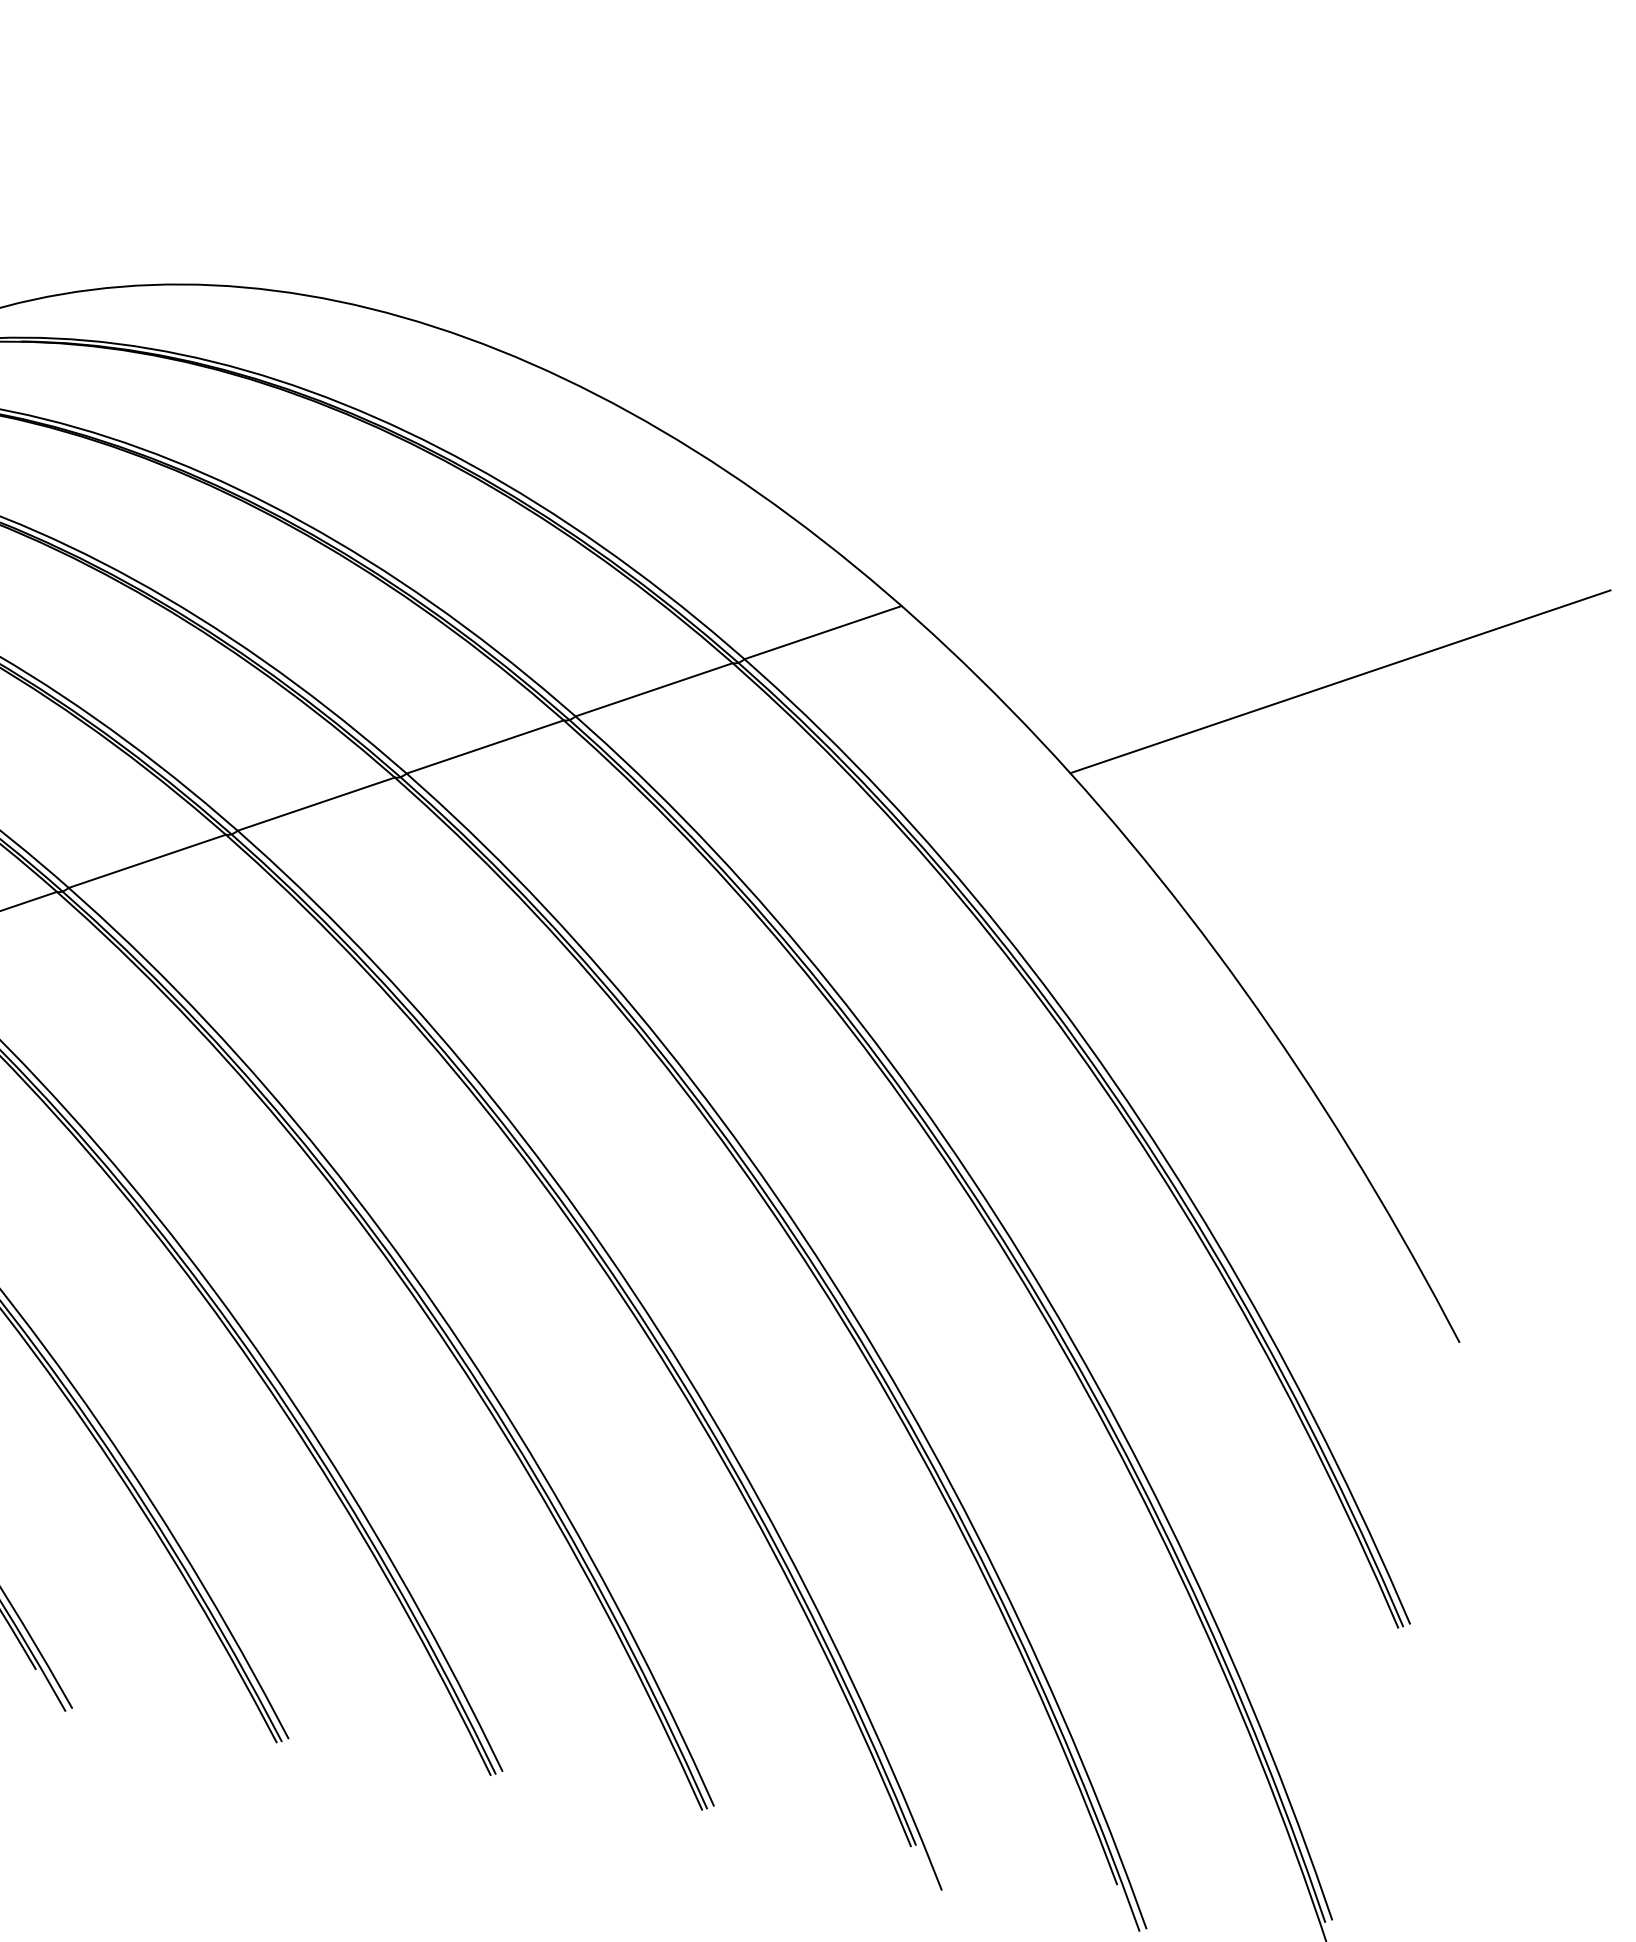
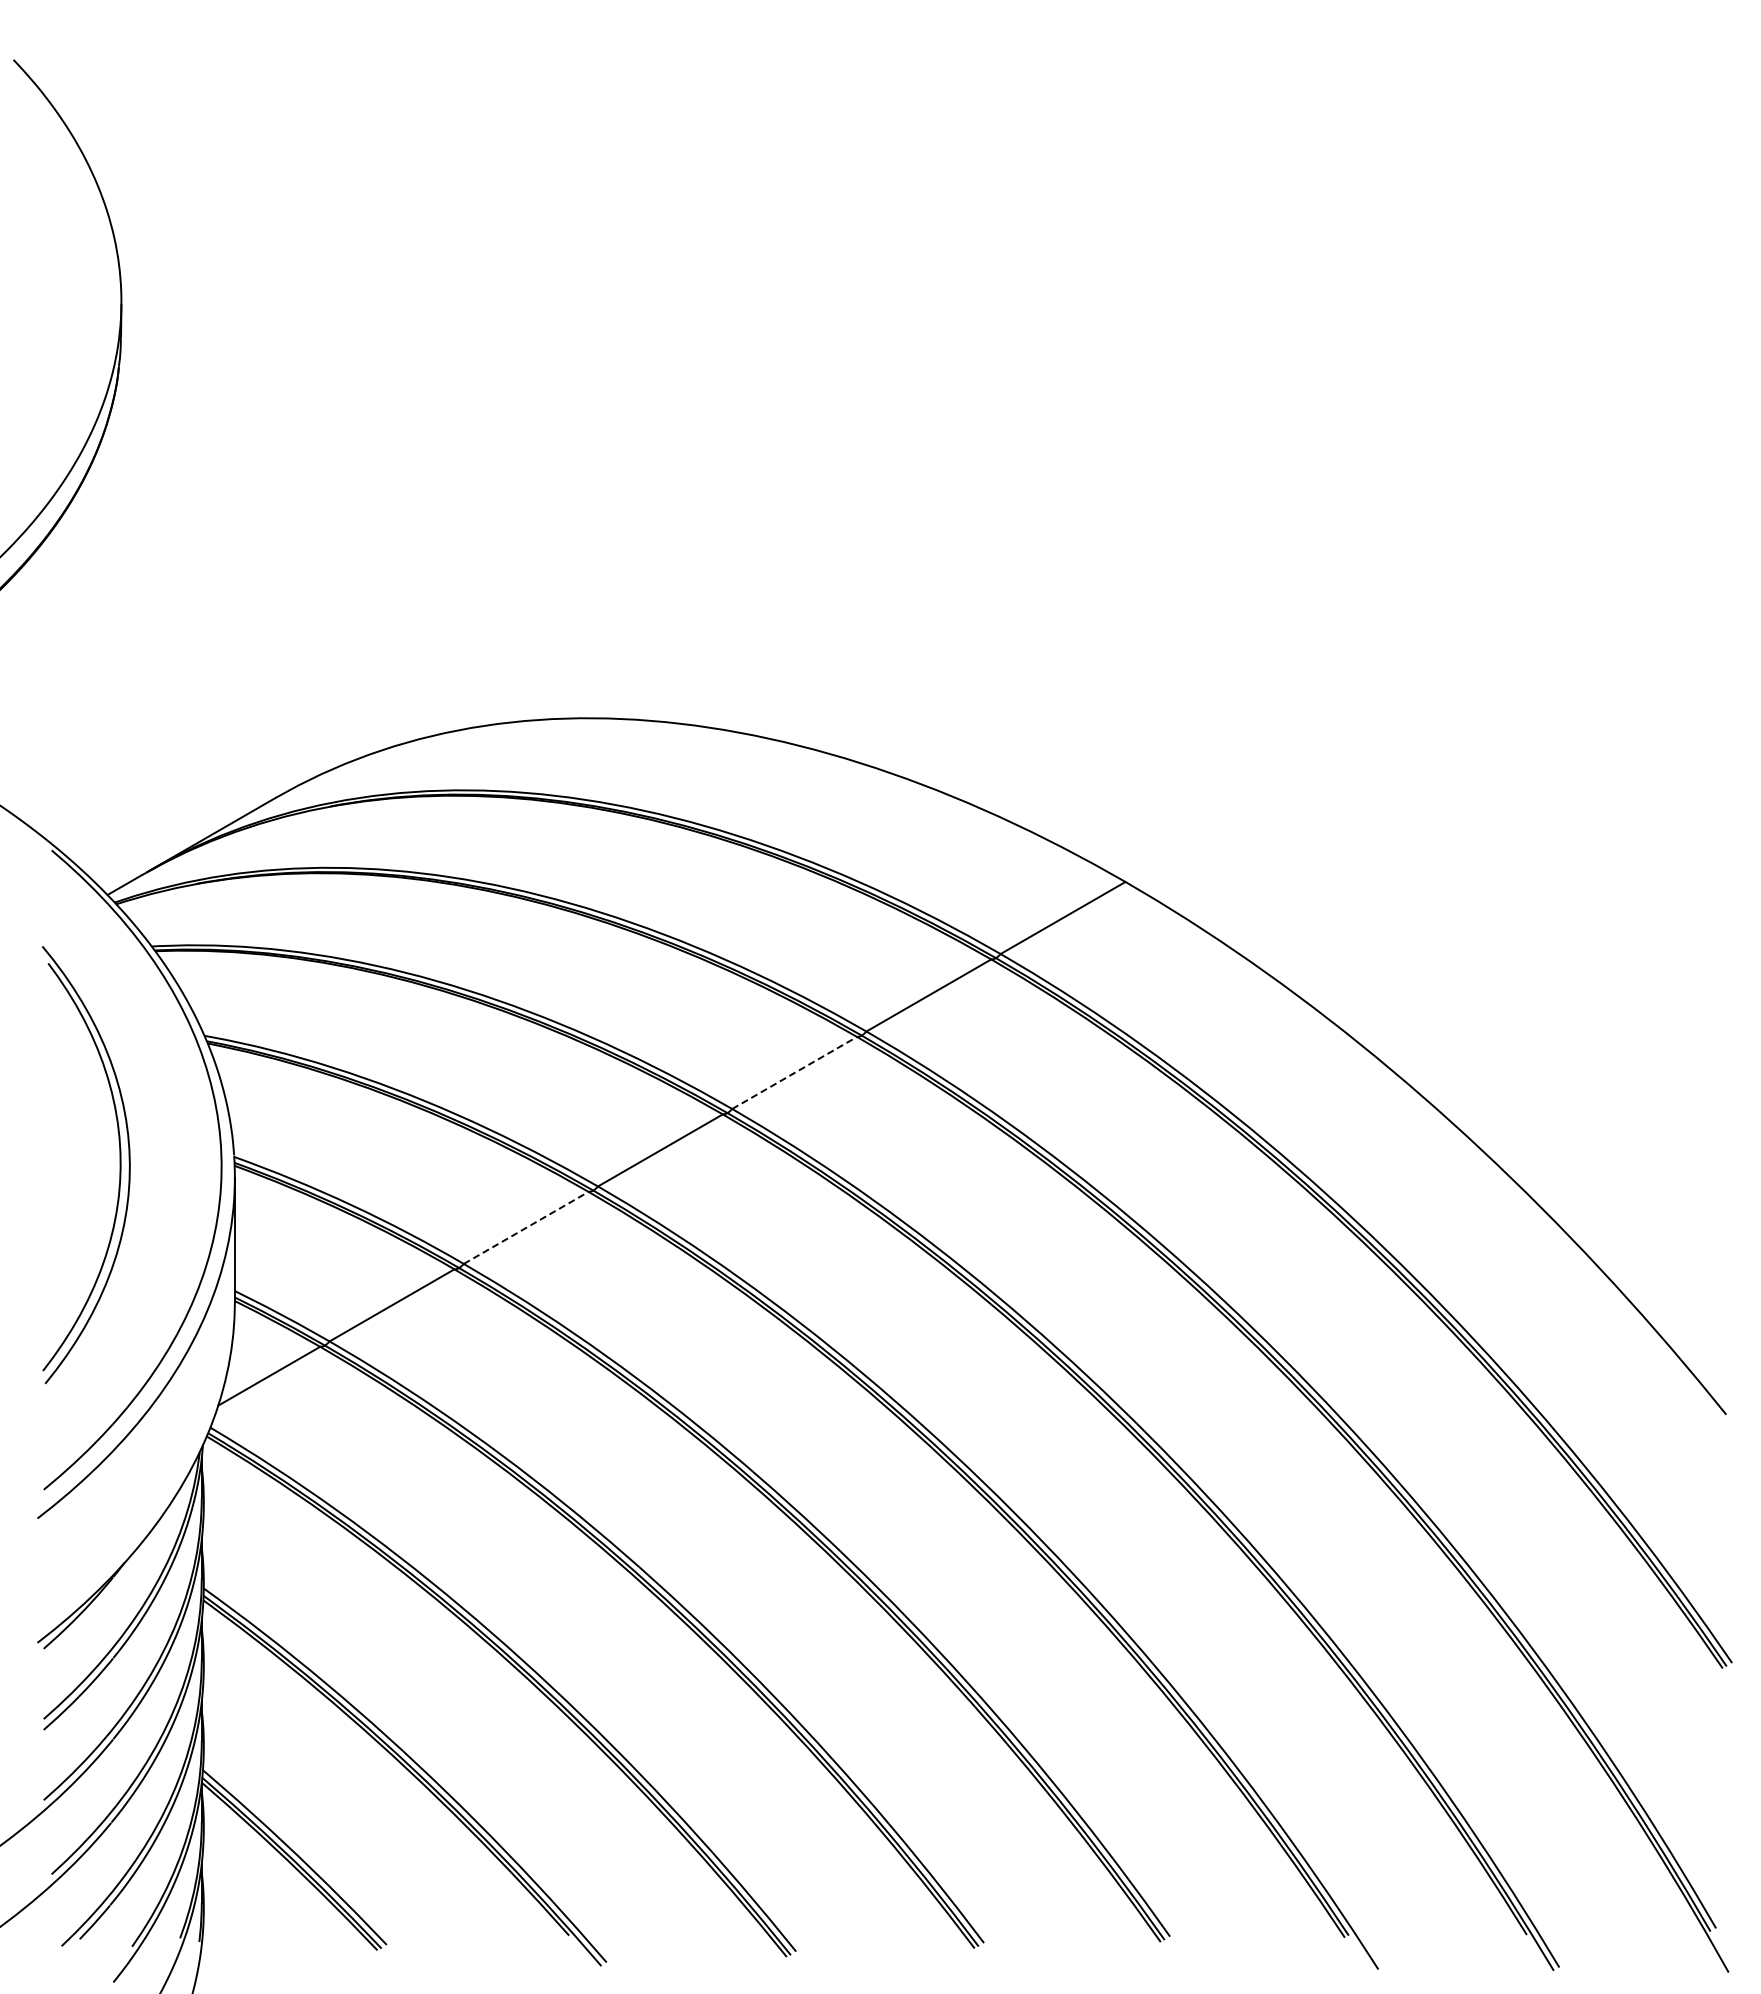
line: (1339, 681) -> (1511, 871), removed
line: (486, 746) -> (795, 1072), solid -> dashed
line: (147, 860) -> (526, 1227), solid -> dashed

